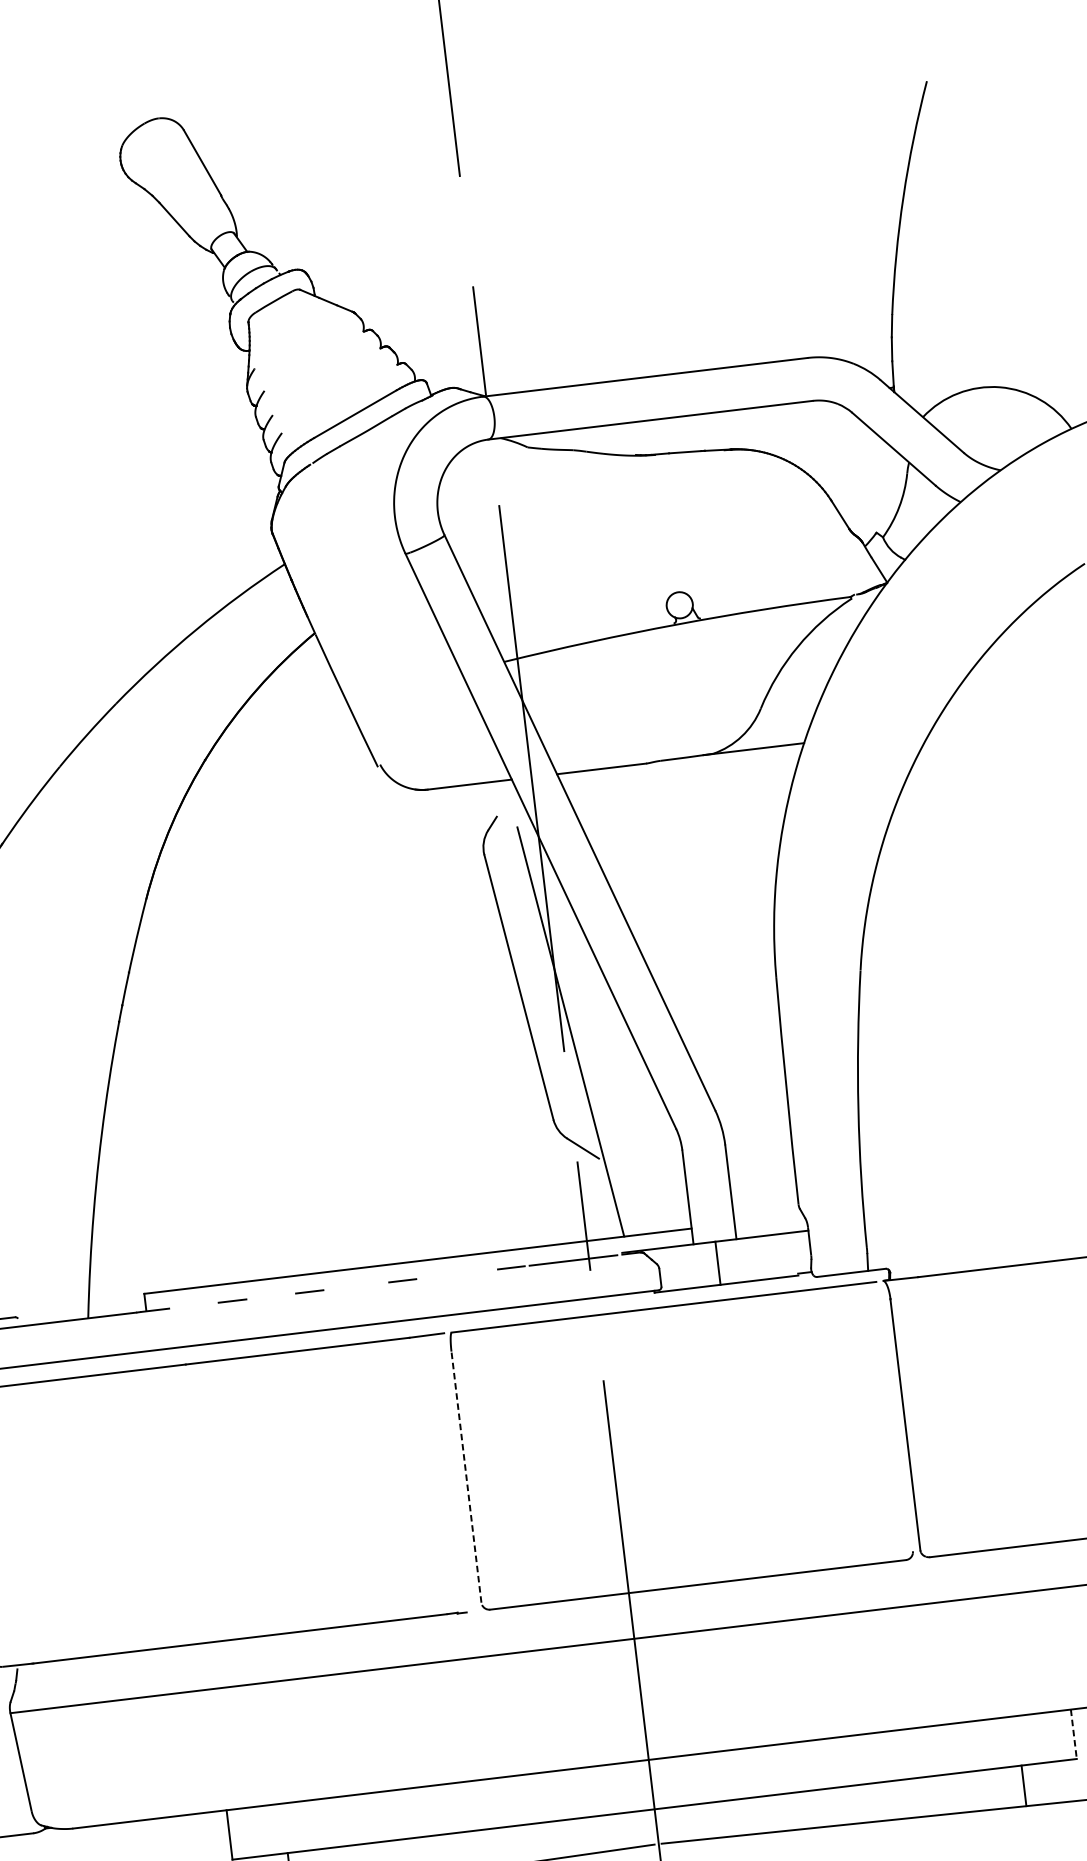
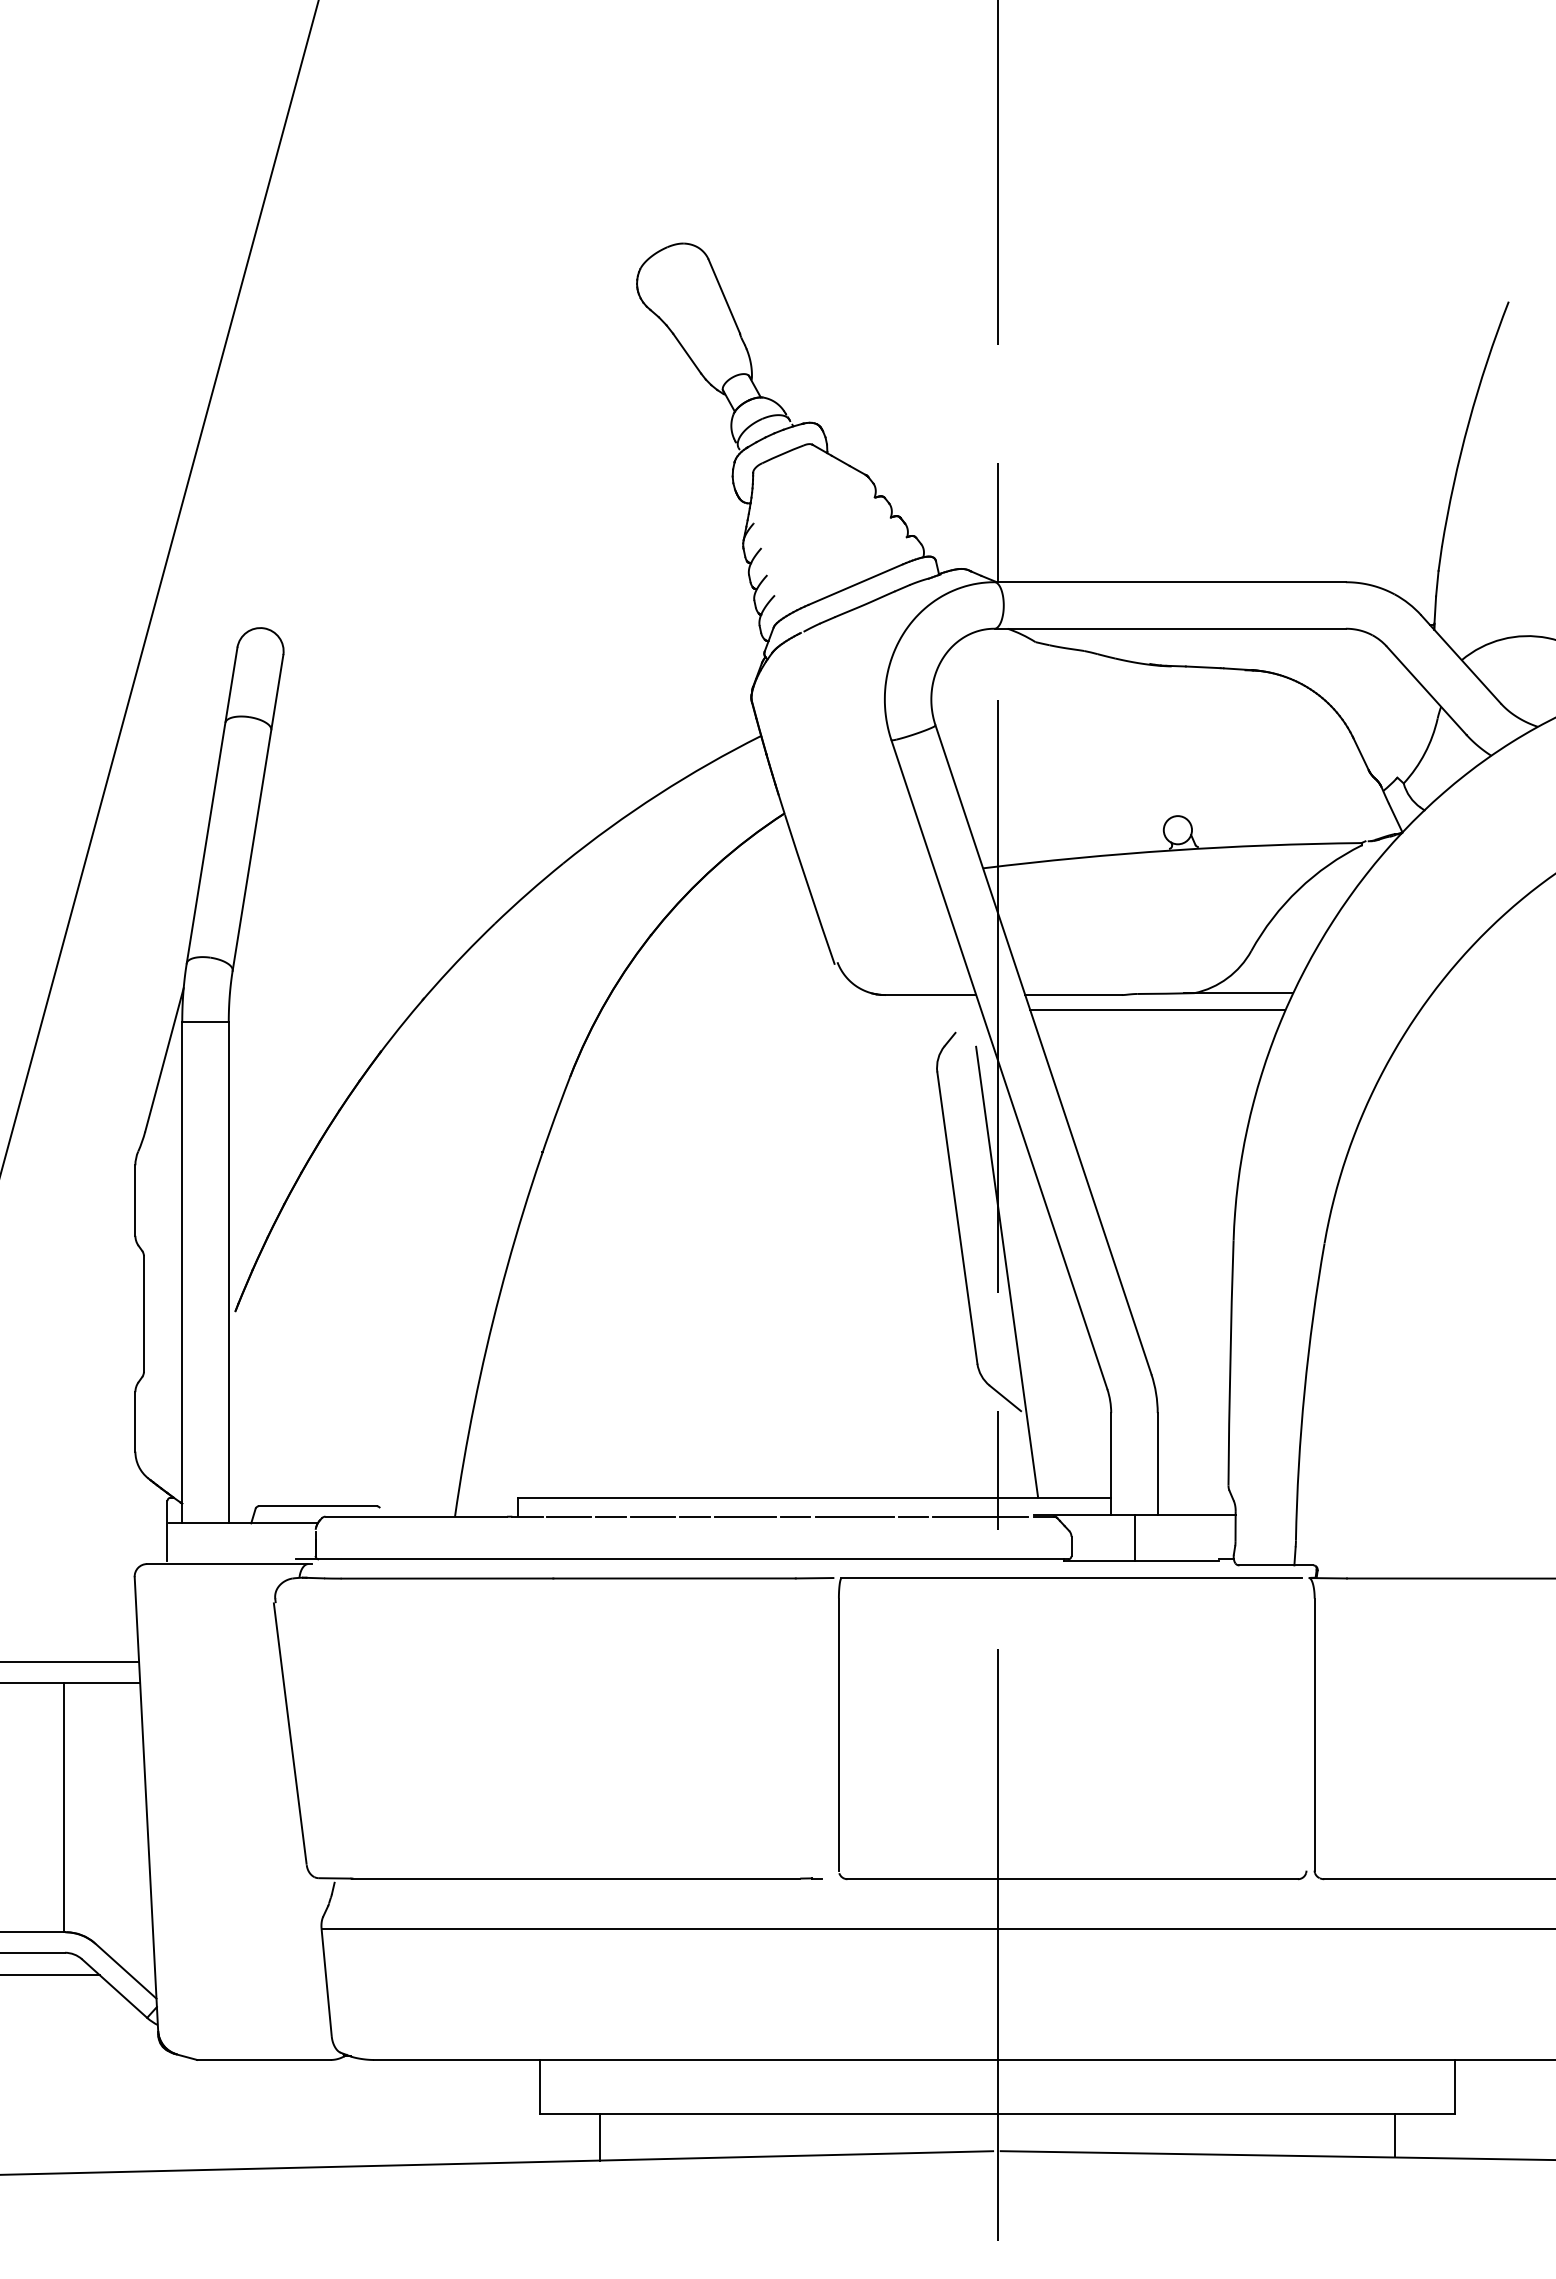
line: (680, 773) -> (1157, 1010), added
line: (456, 1274) -> (854, 1516), added
line: (355, 1286) -> (744, 1516), added
line: (270, 1296) -> (652, 1516), added
line: (193, 1305) -> (569, 1516), added
line: (466, 1477) -> (838, 1734), dashed -> solid
line: (1074, 1734) -> (1455, 2086), dashed -> solid

